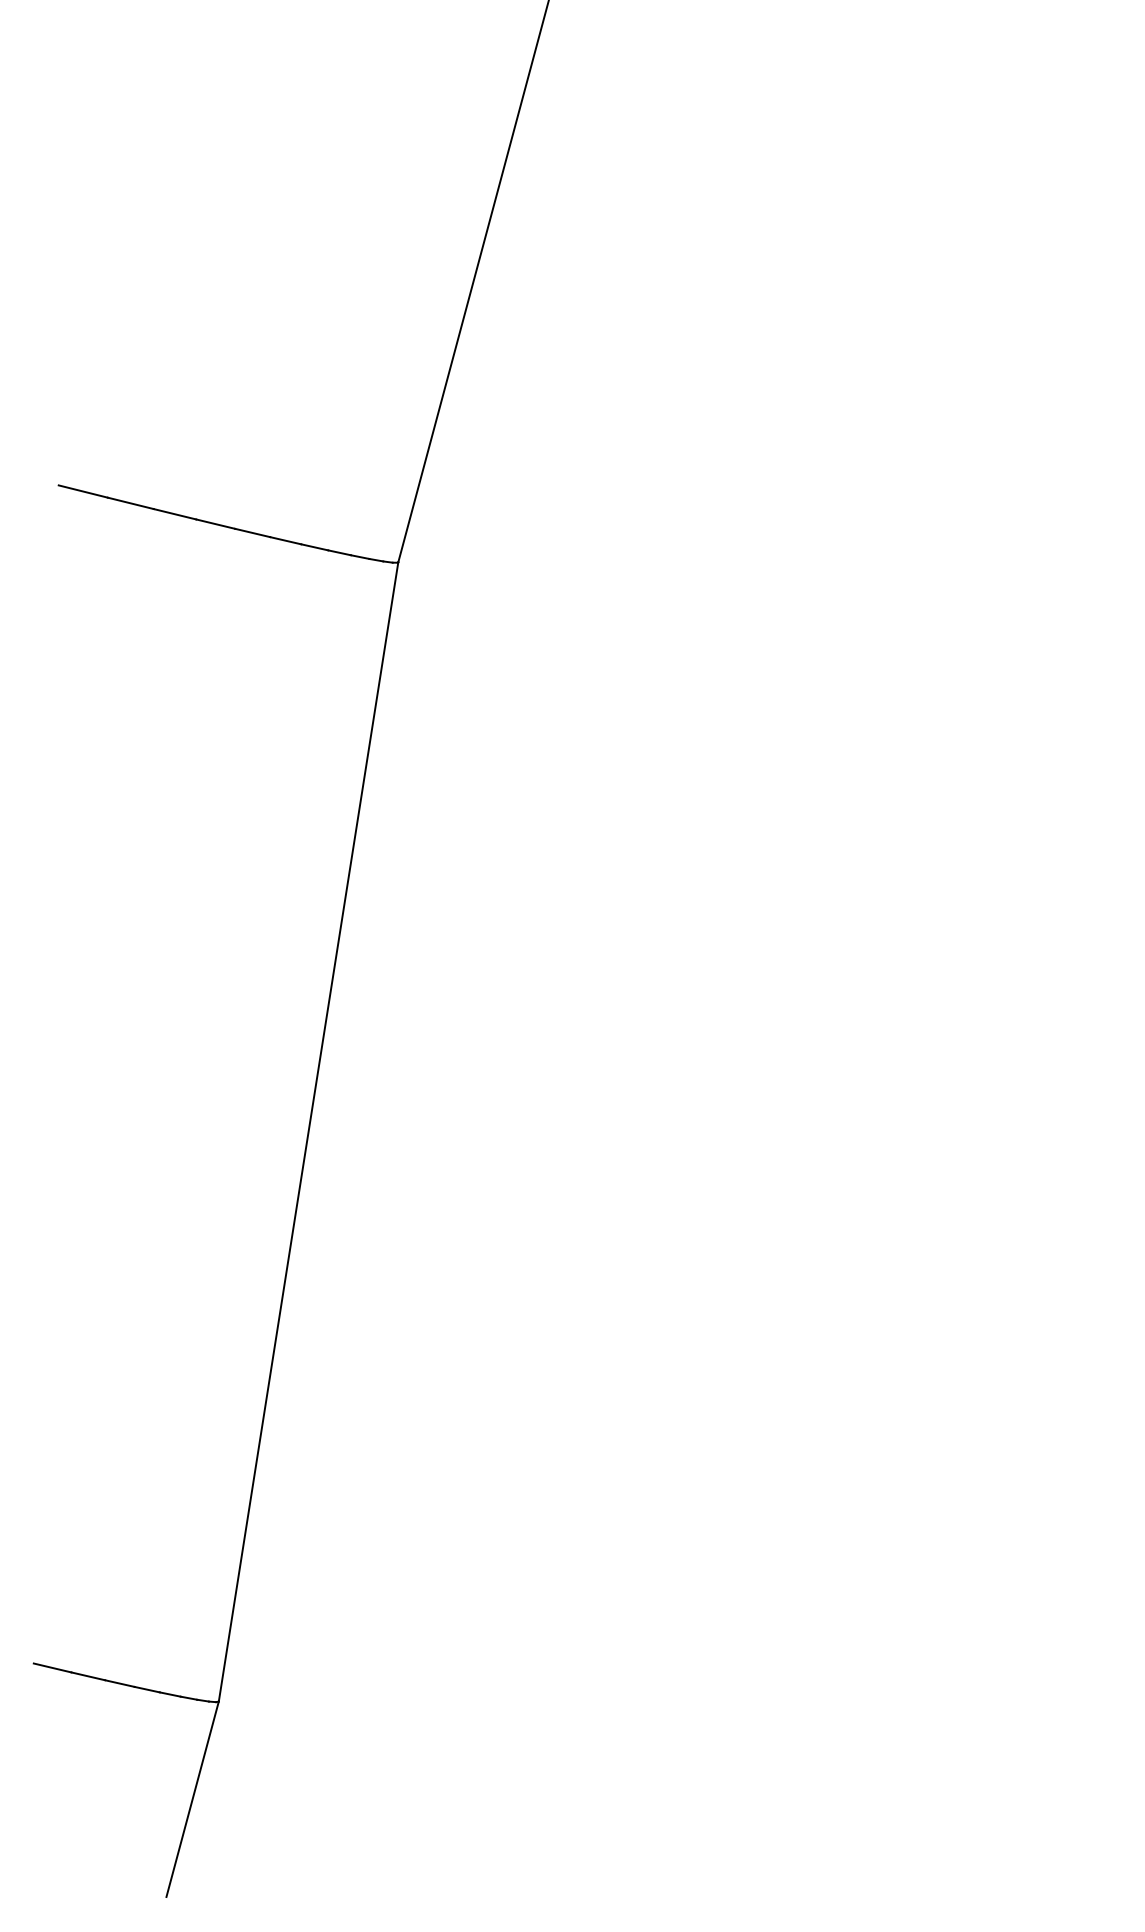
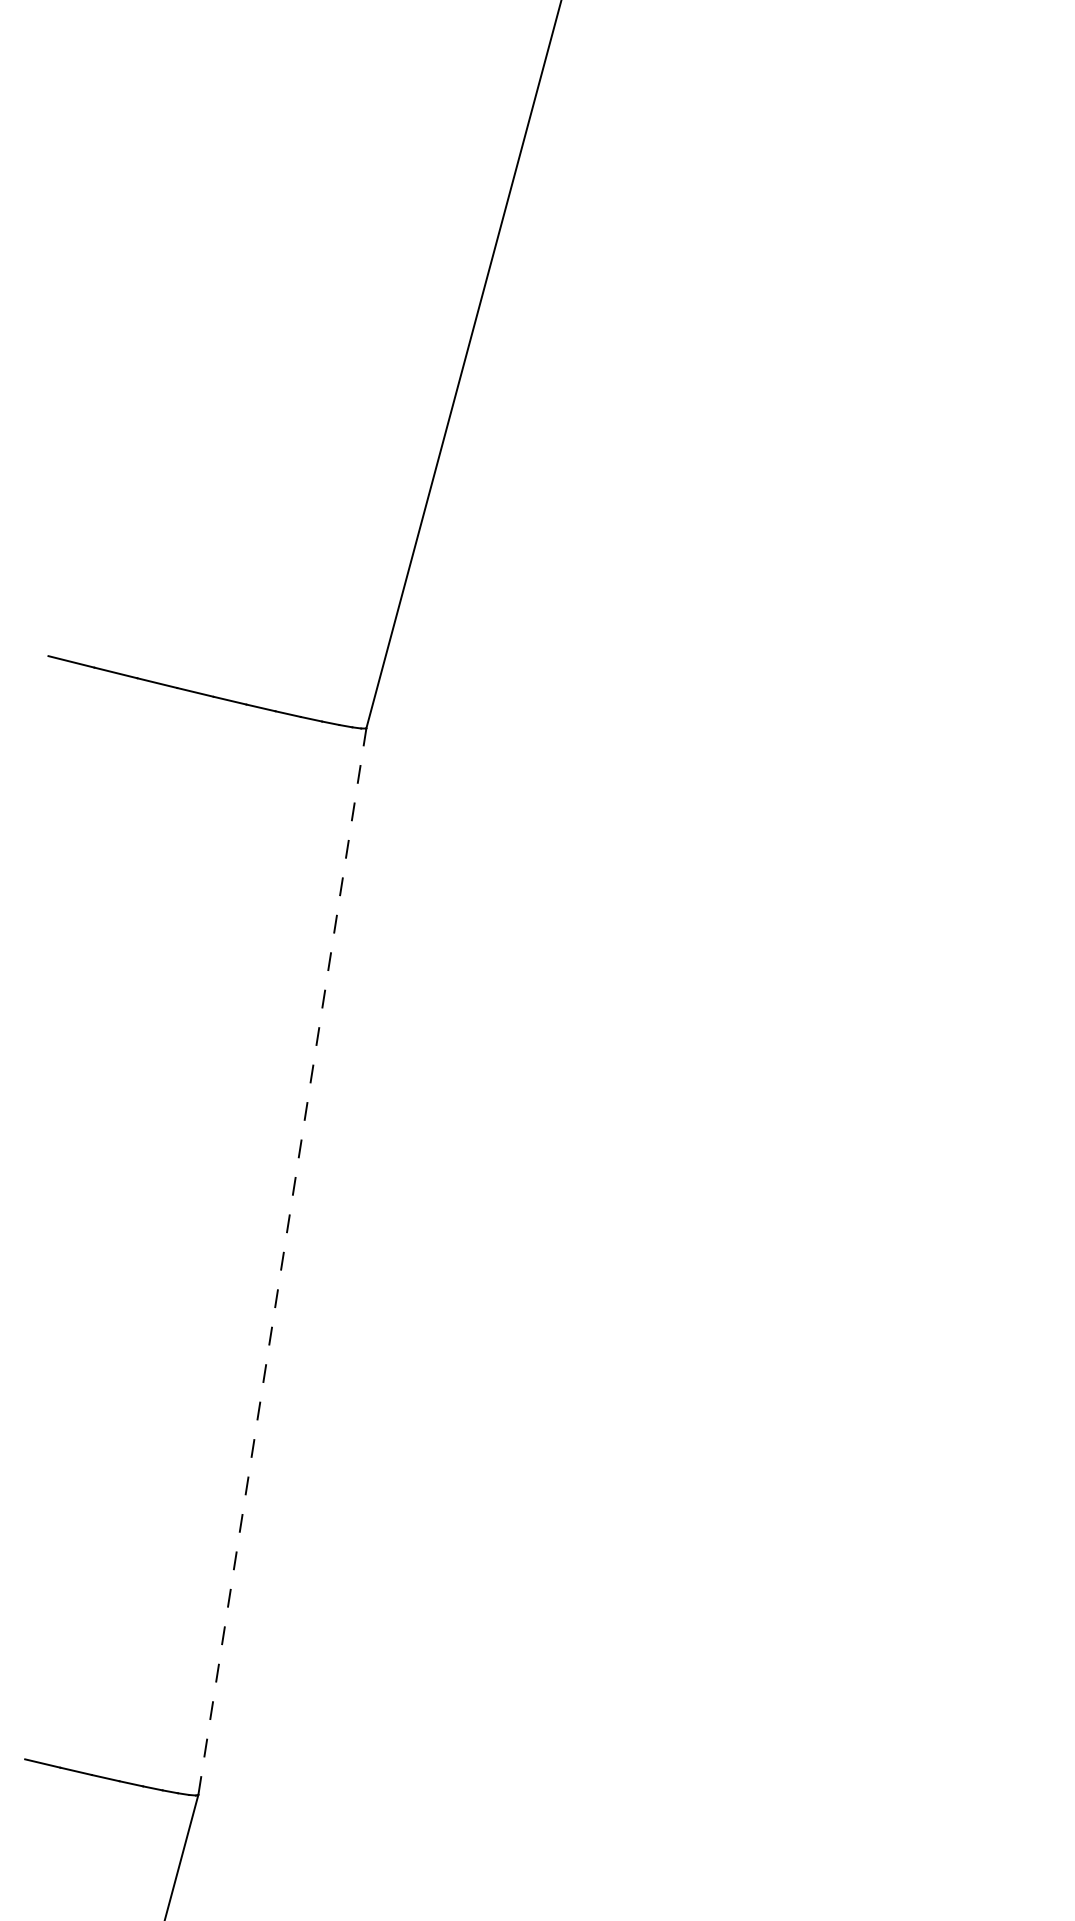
line: (308, 1131) -> (282, 1261), solid -> dashed

